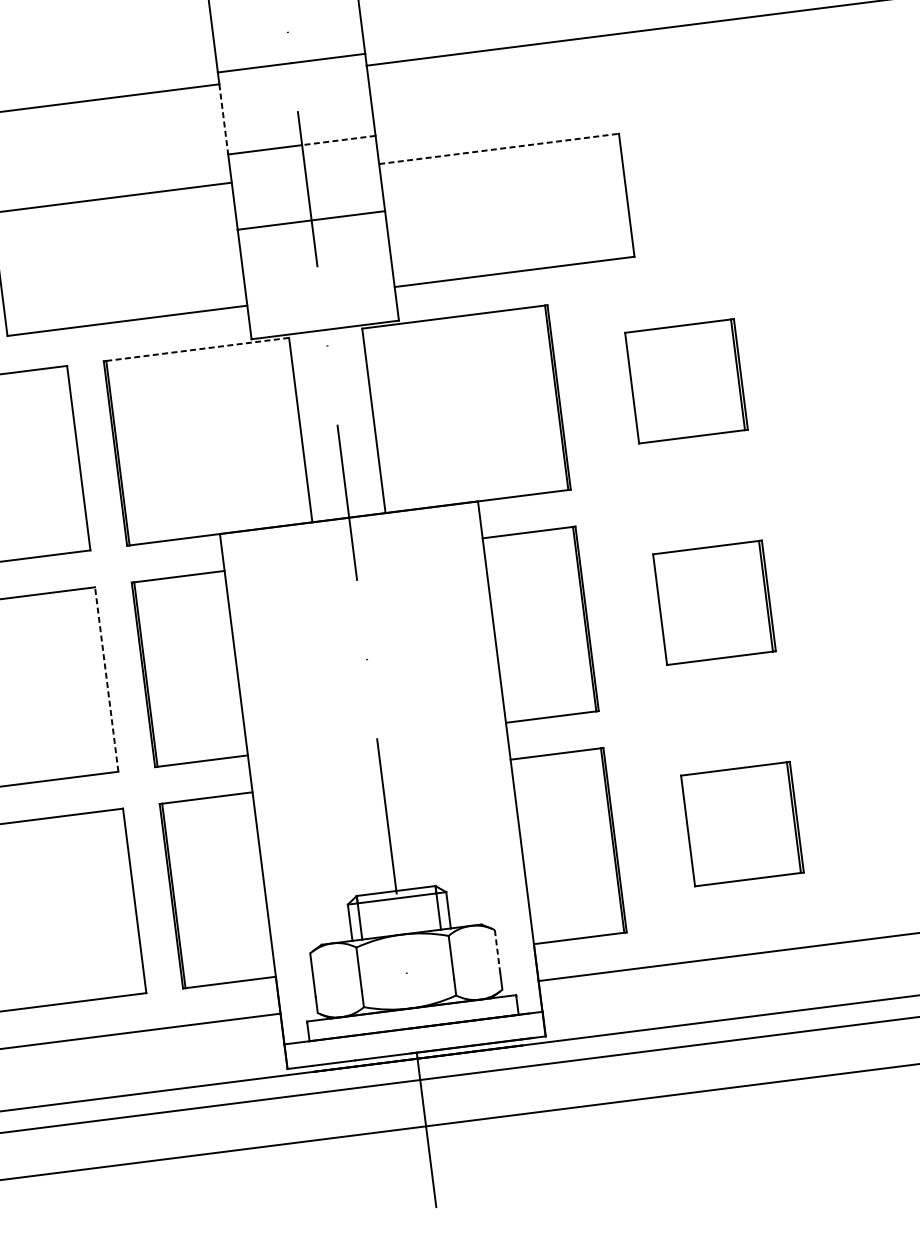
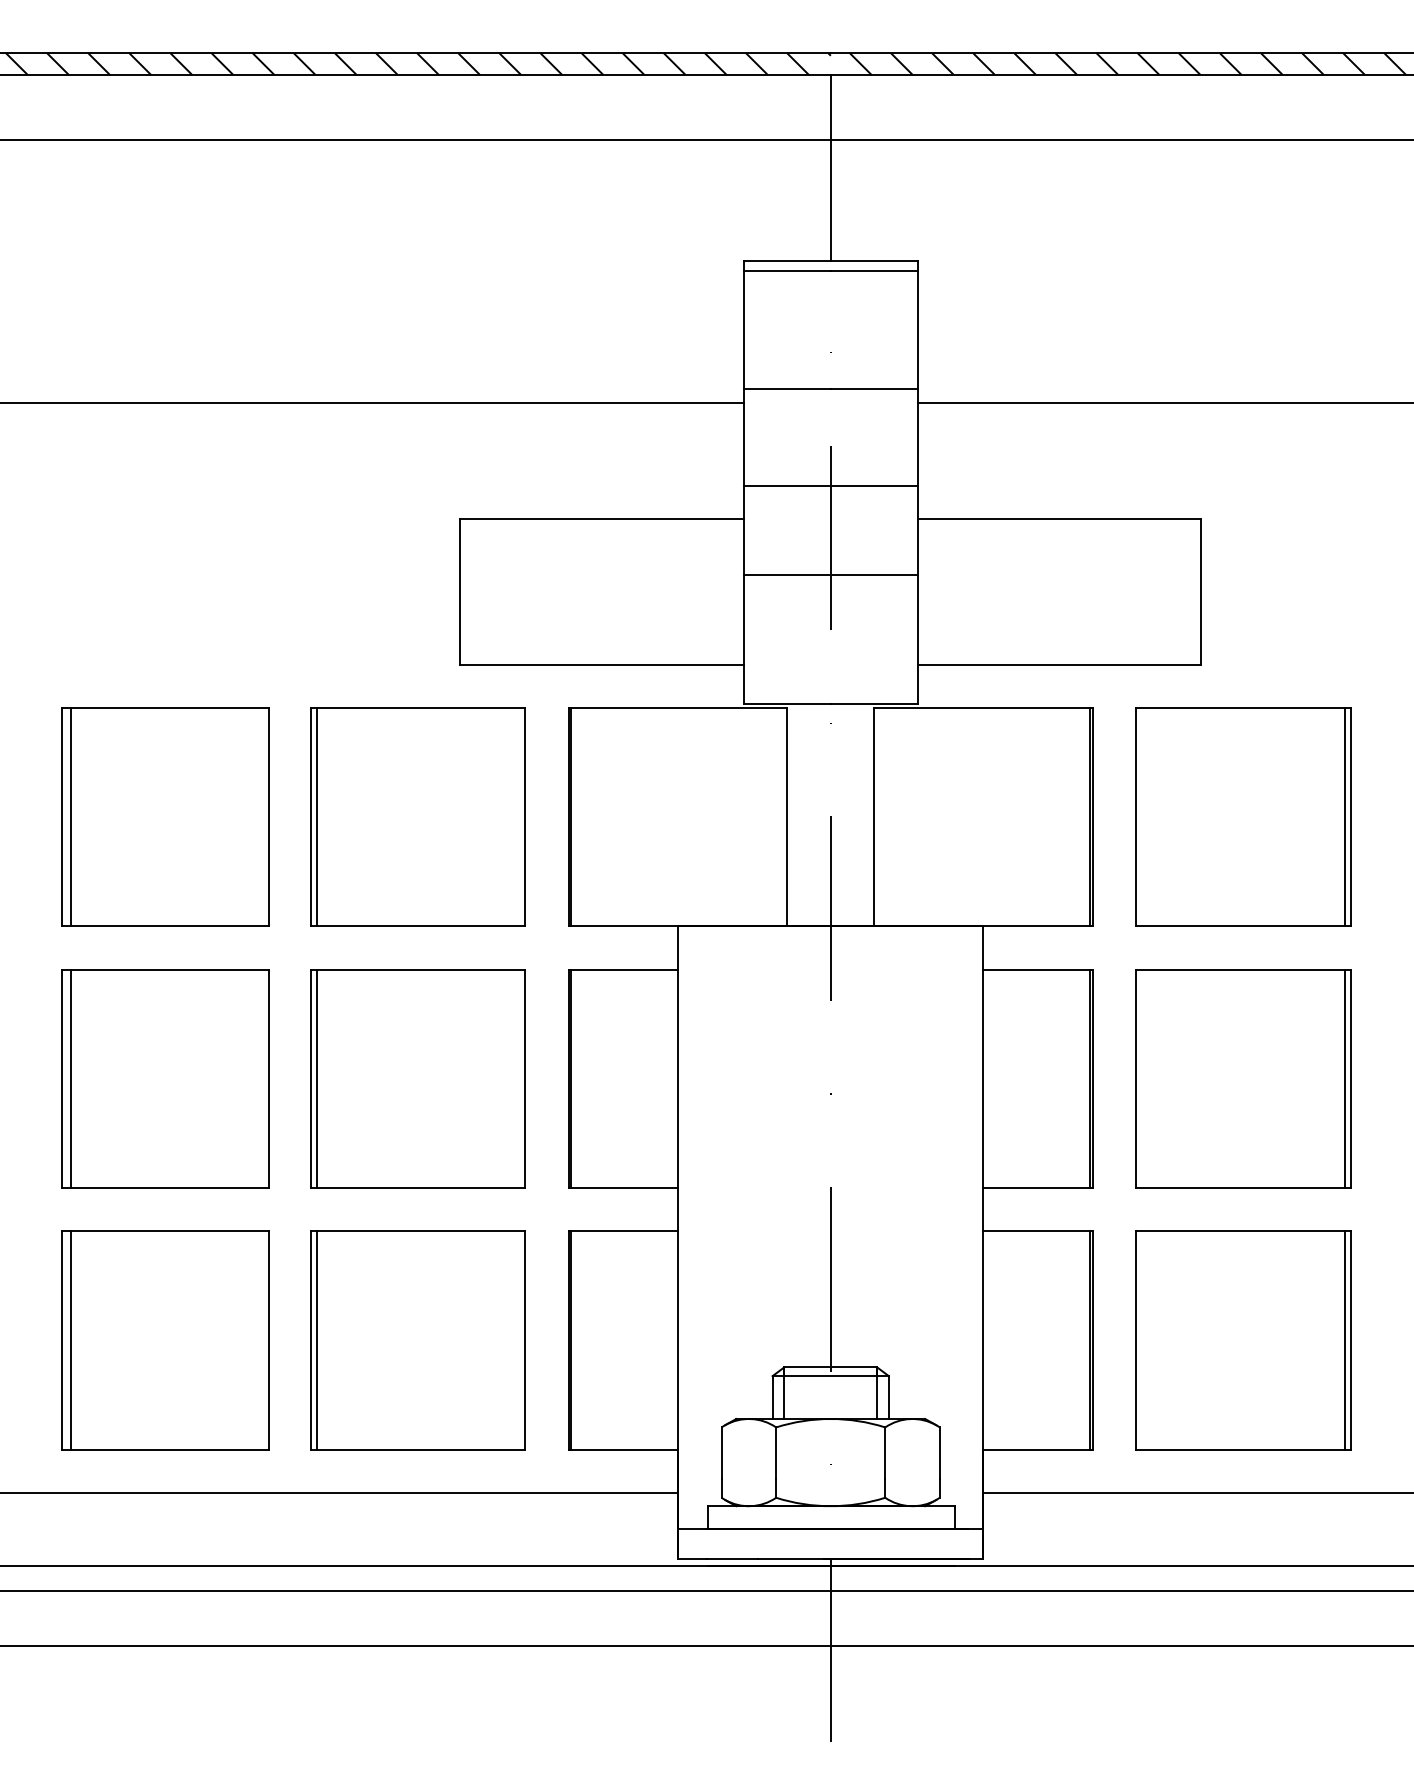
line: (223, 119) -> (743, 444), dashed -> solid
line: (338, 140) -> (874, 485), dashed -> solid
line: (499, 149) -> (1059, 519), dashed -> solid
line: (197, 349) -> (679, 708), dashed -> solid
part: (686, 380) -> (1243, 816), size x1.67
part: (714, 602) -> (1243, 1078), size x1.67
line: (107, 679) -> (525, 1078), dashed -> solid
part: (742, 824) -> (1243, 1340), size x1.67
line: (497, 952) -> (939, 1453), dashed -> solid

